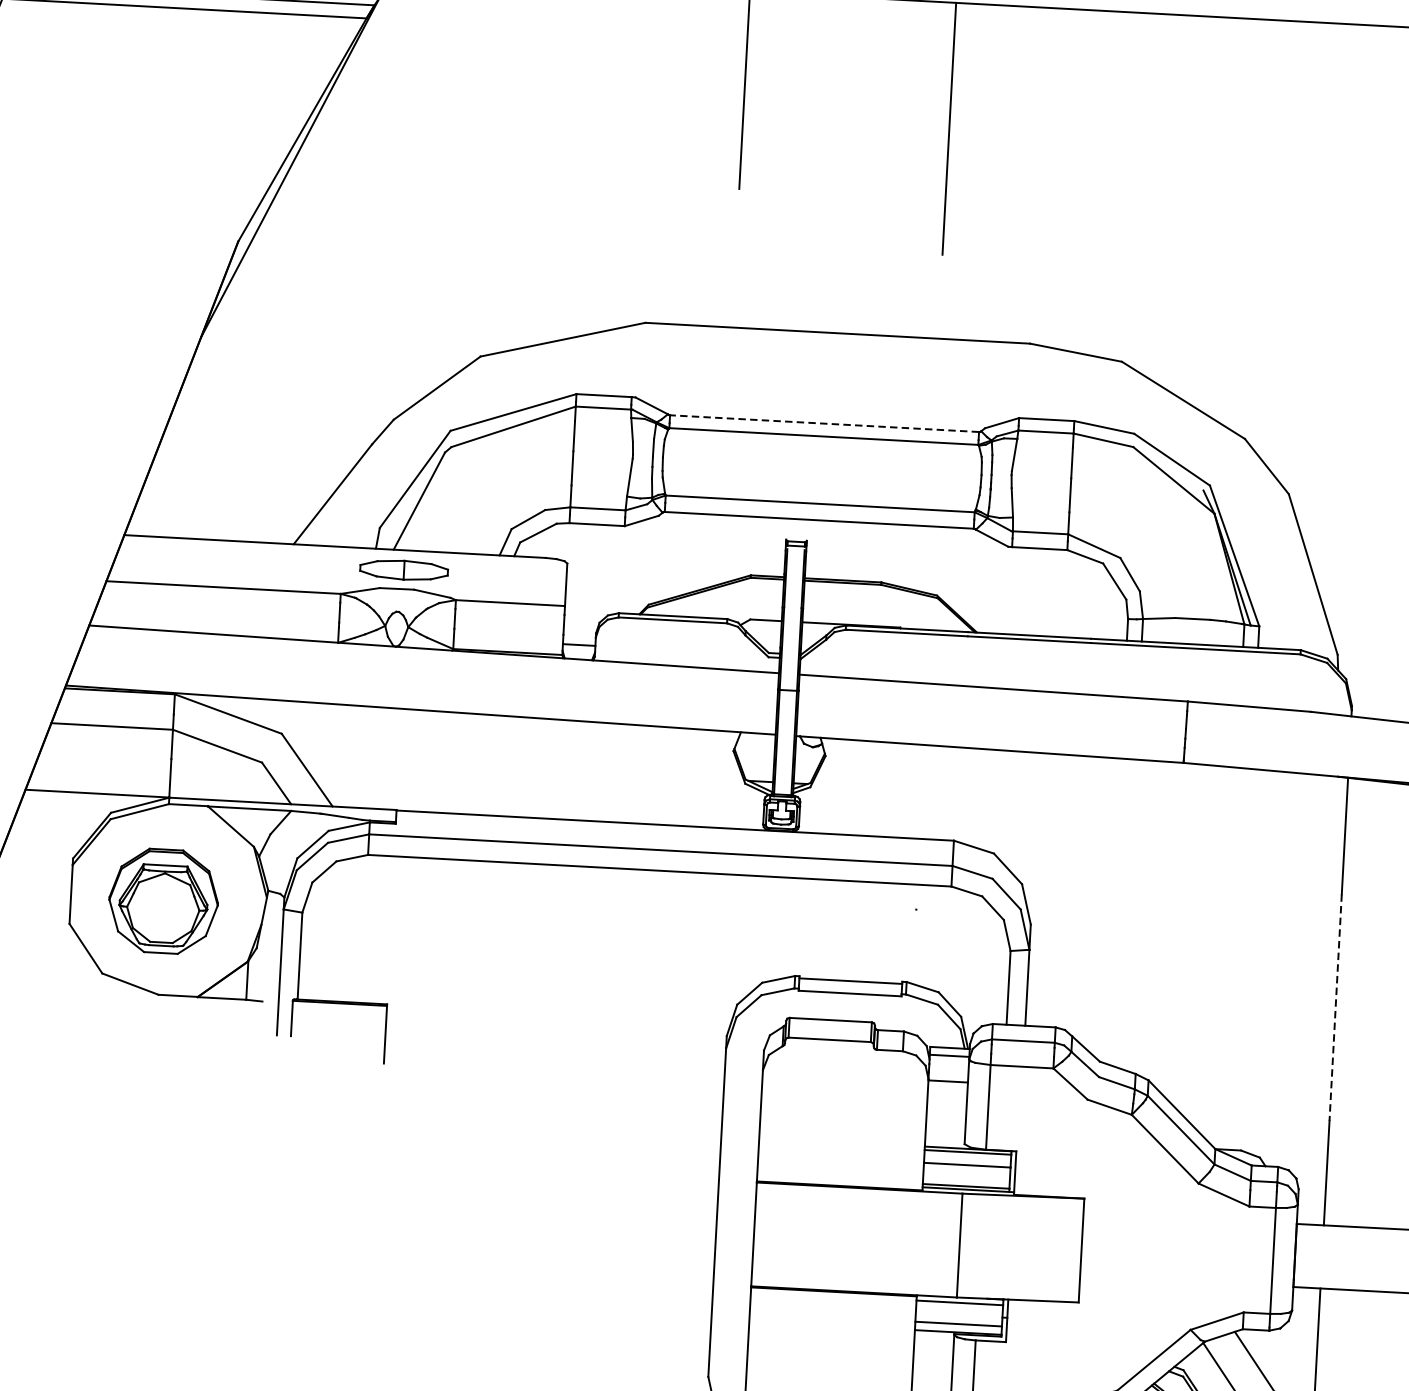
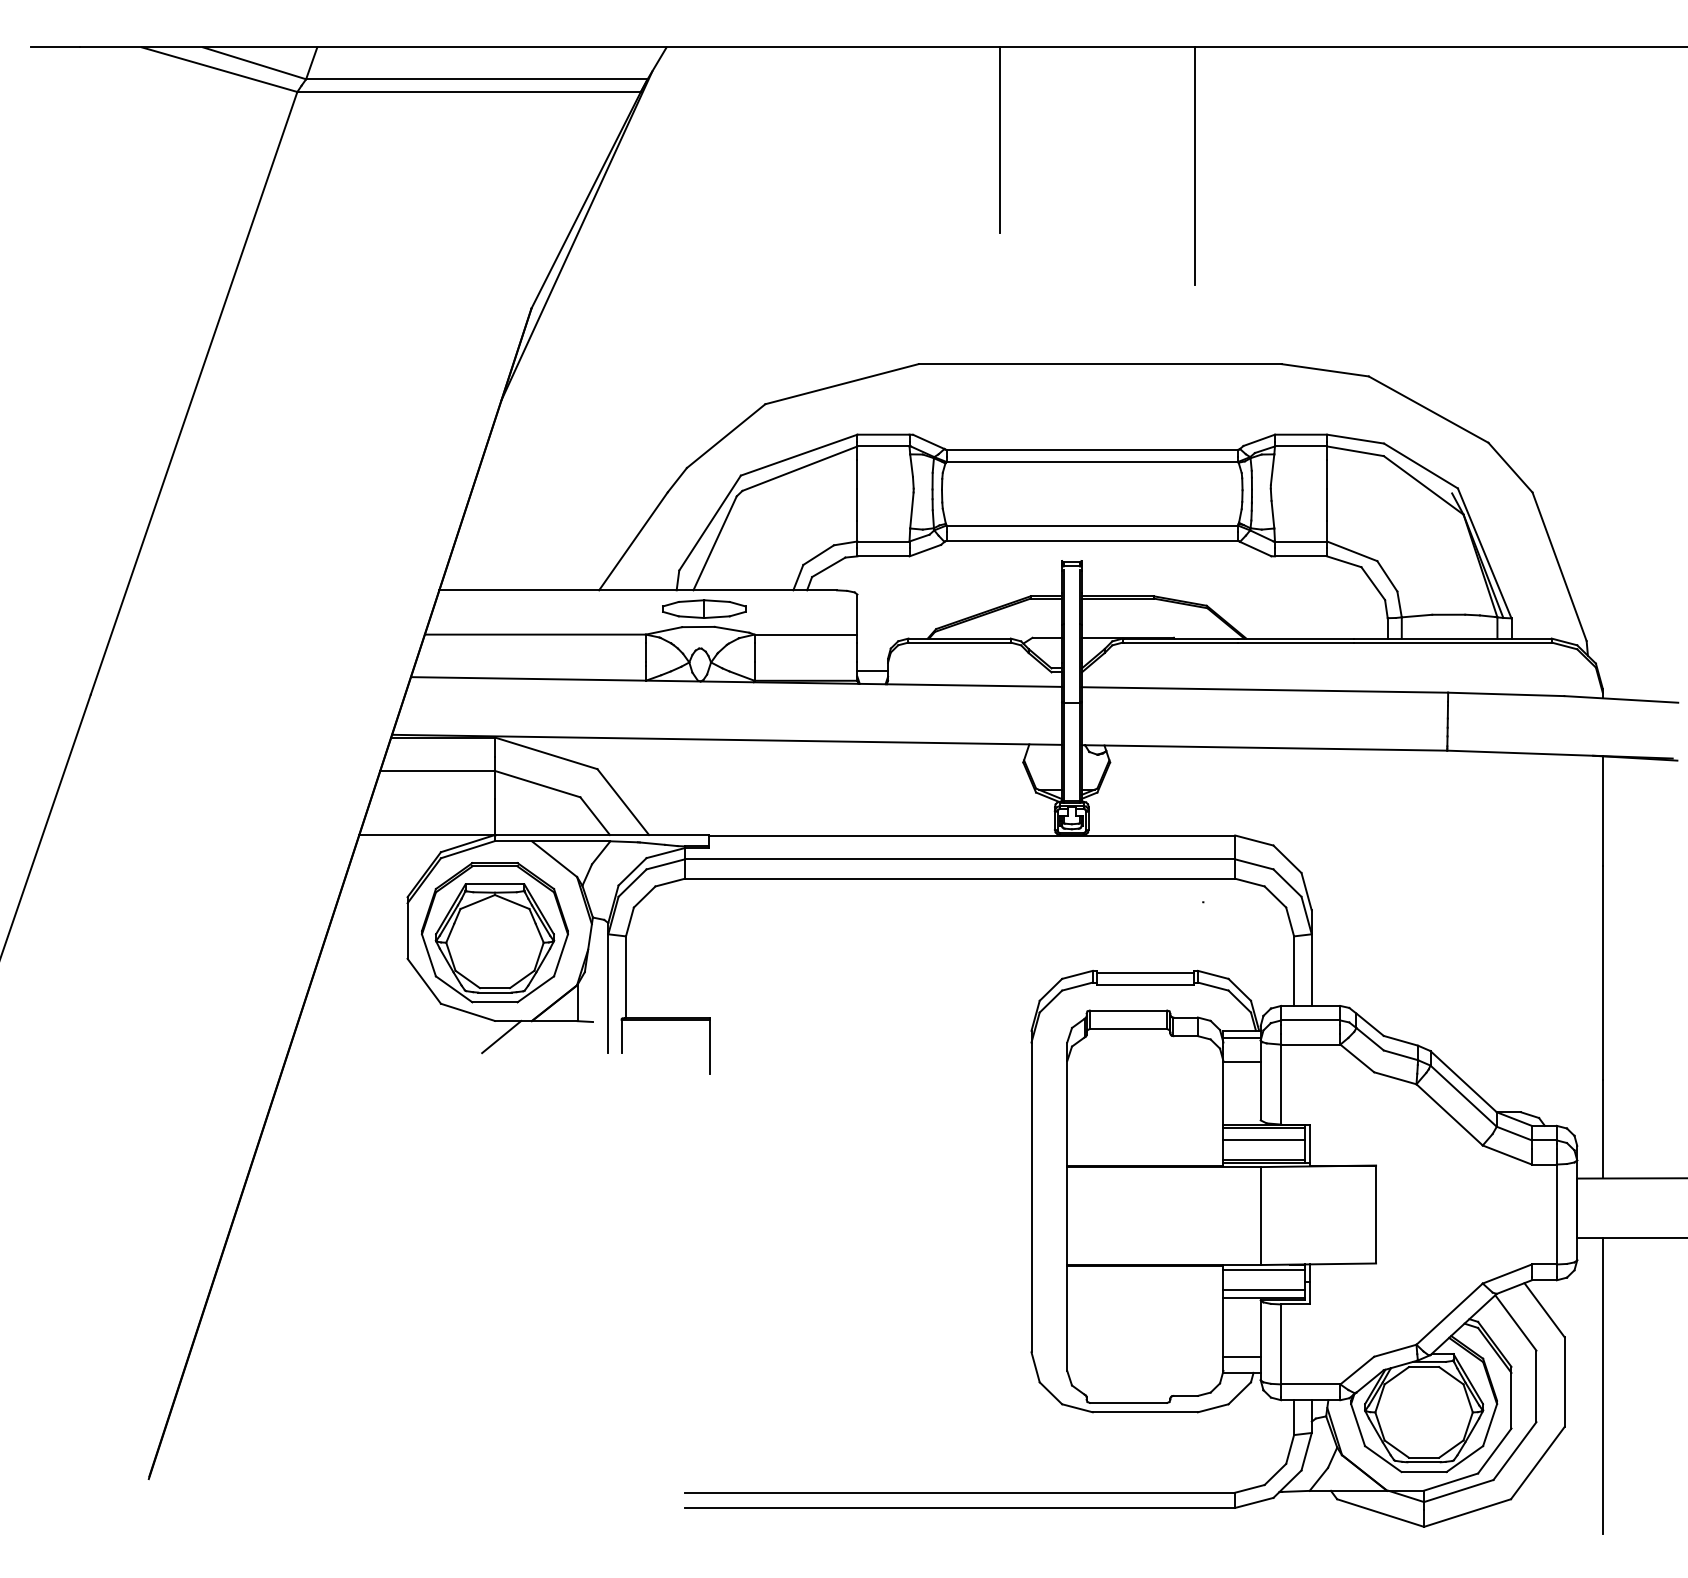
line: (824, 423) -> (1092, 449), dashed -> solid
part: (163, 900) -> (494, 932), size x1.43
line: (1335, 1008) -> (1602, 973), dashed -> solid
line: (164, 1011) -> (501, 1036), added

